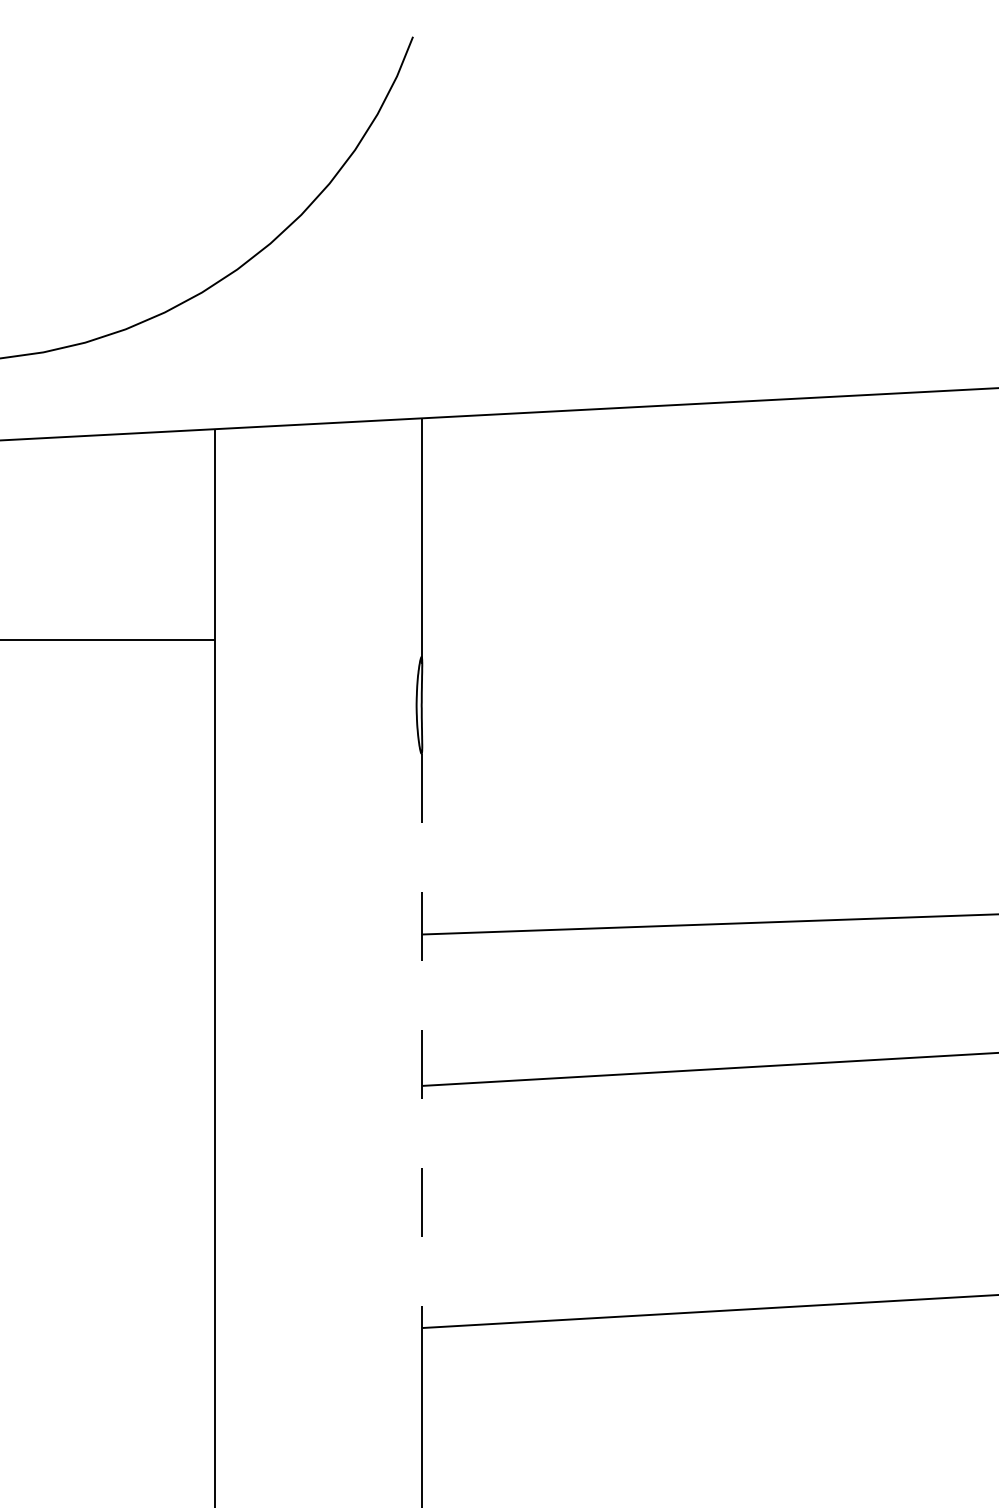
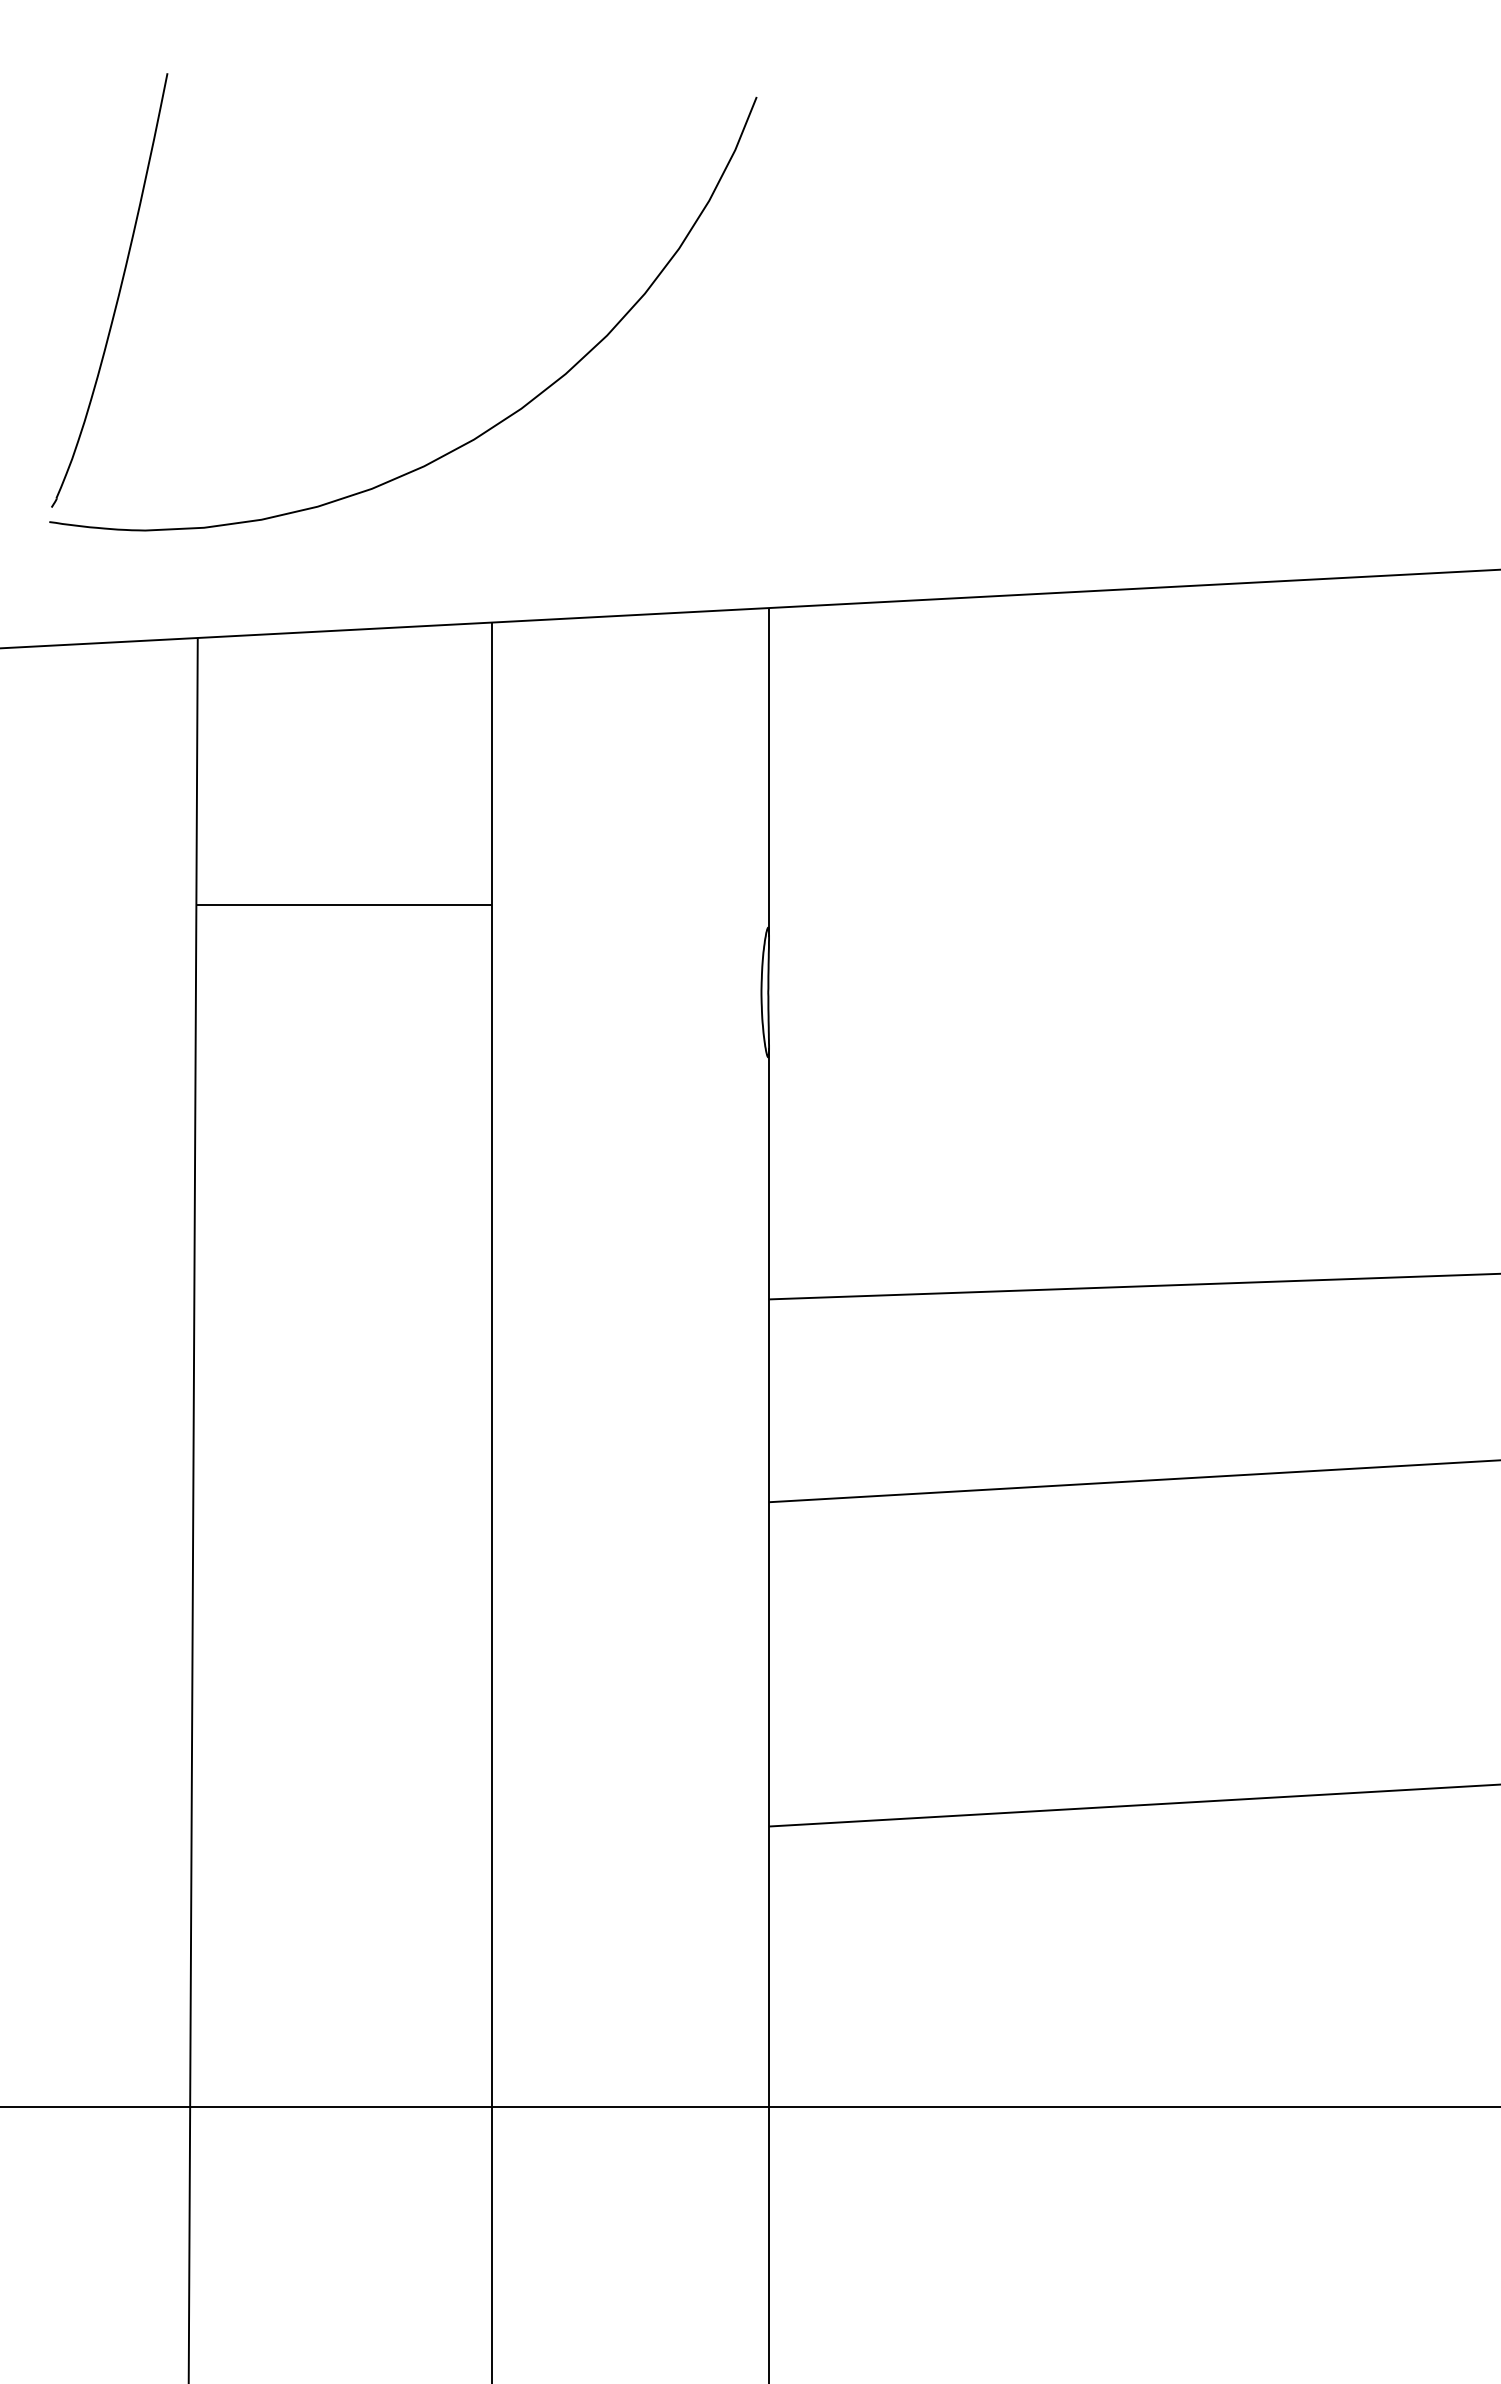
line: (422, 1060) -> (769, 1468), dashed -> solid

